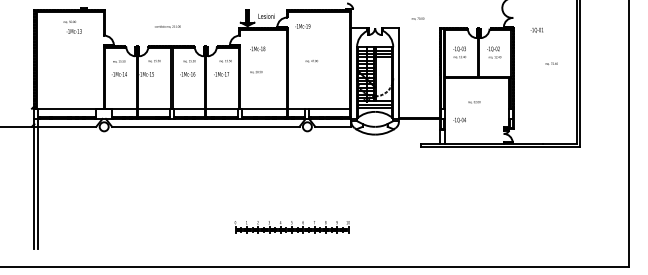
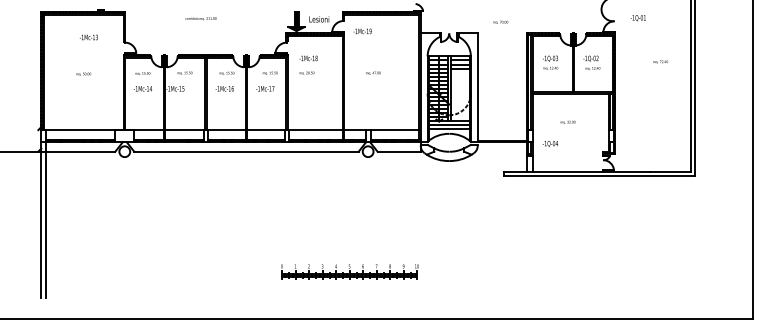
text: (69, 21) -> (83, 73), moved
text: (167, 26) -> (200, 18), moved
text: (536, 29) -> (637, 17), moved
text: (551, 63) -> (660, 61), moved
text: (256, 72) -> (307, 73), moved

